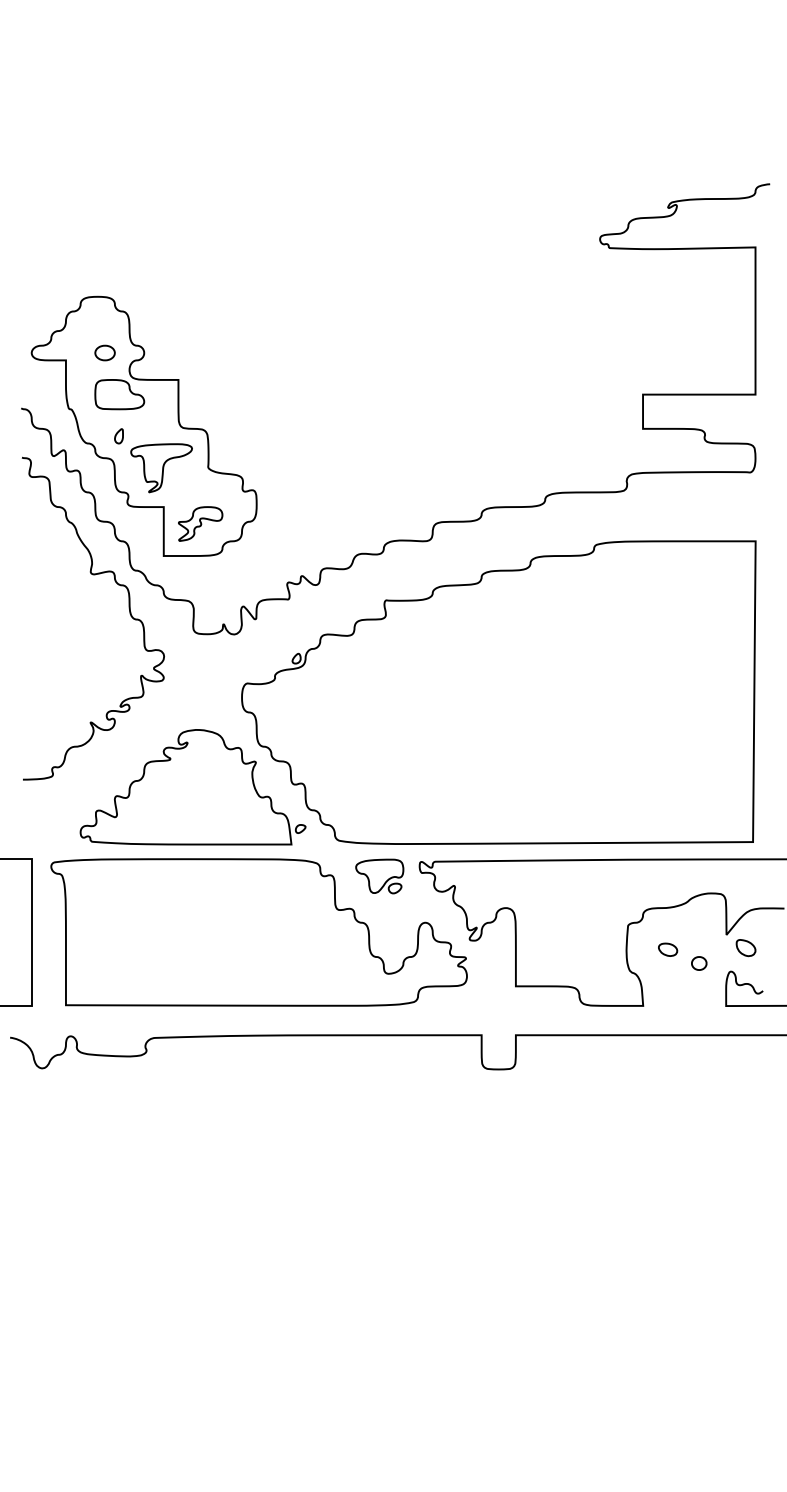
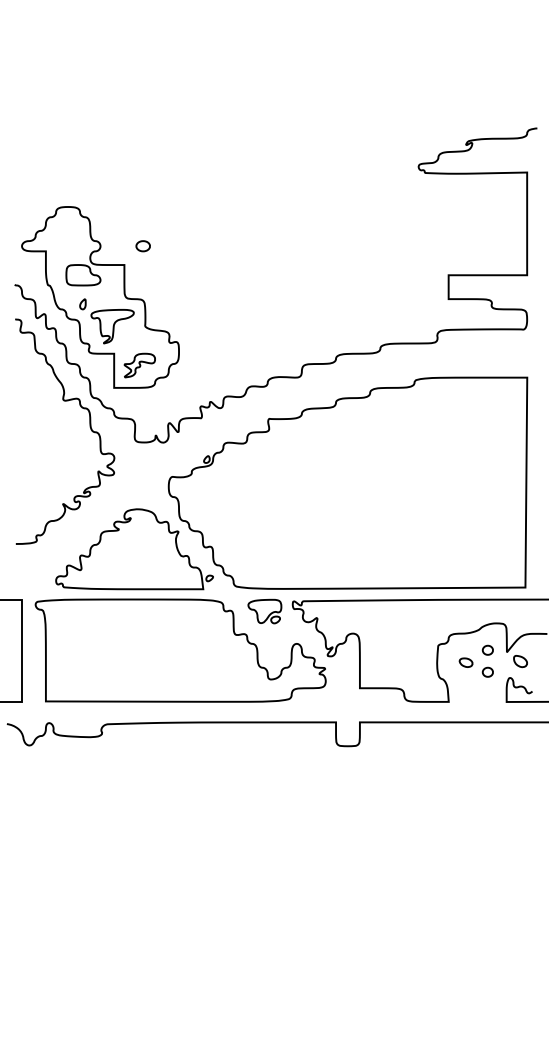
part: (104, 353) -> (142, 246), moved
part: (698, 930) -> (487, 649), added

